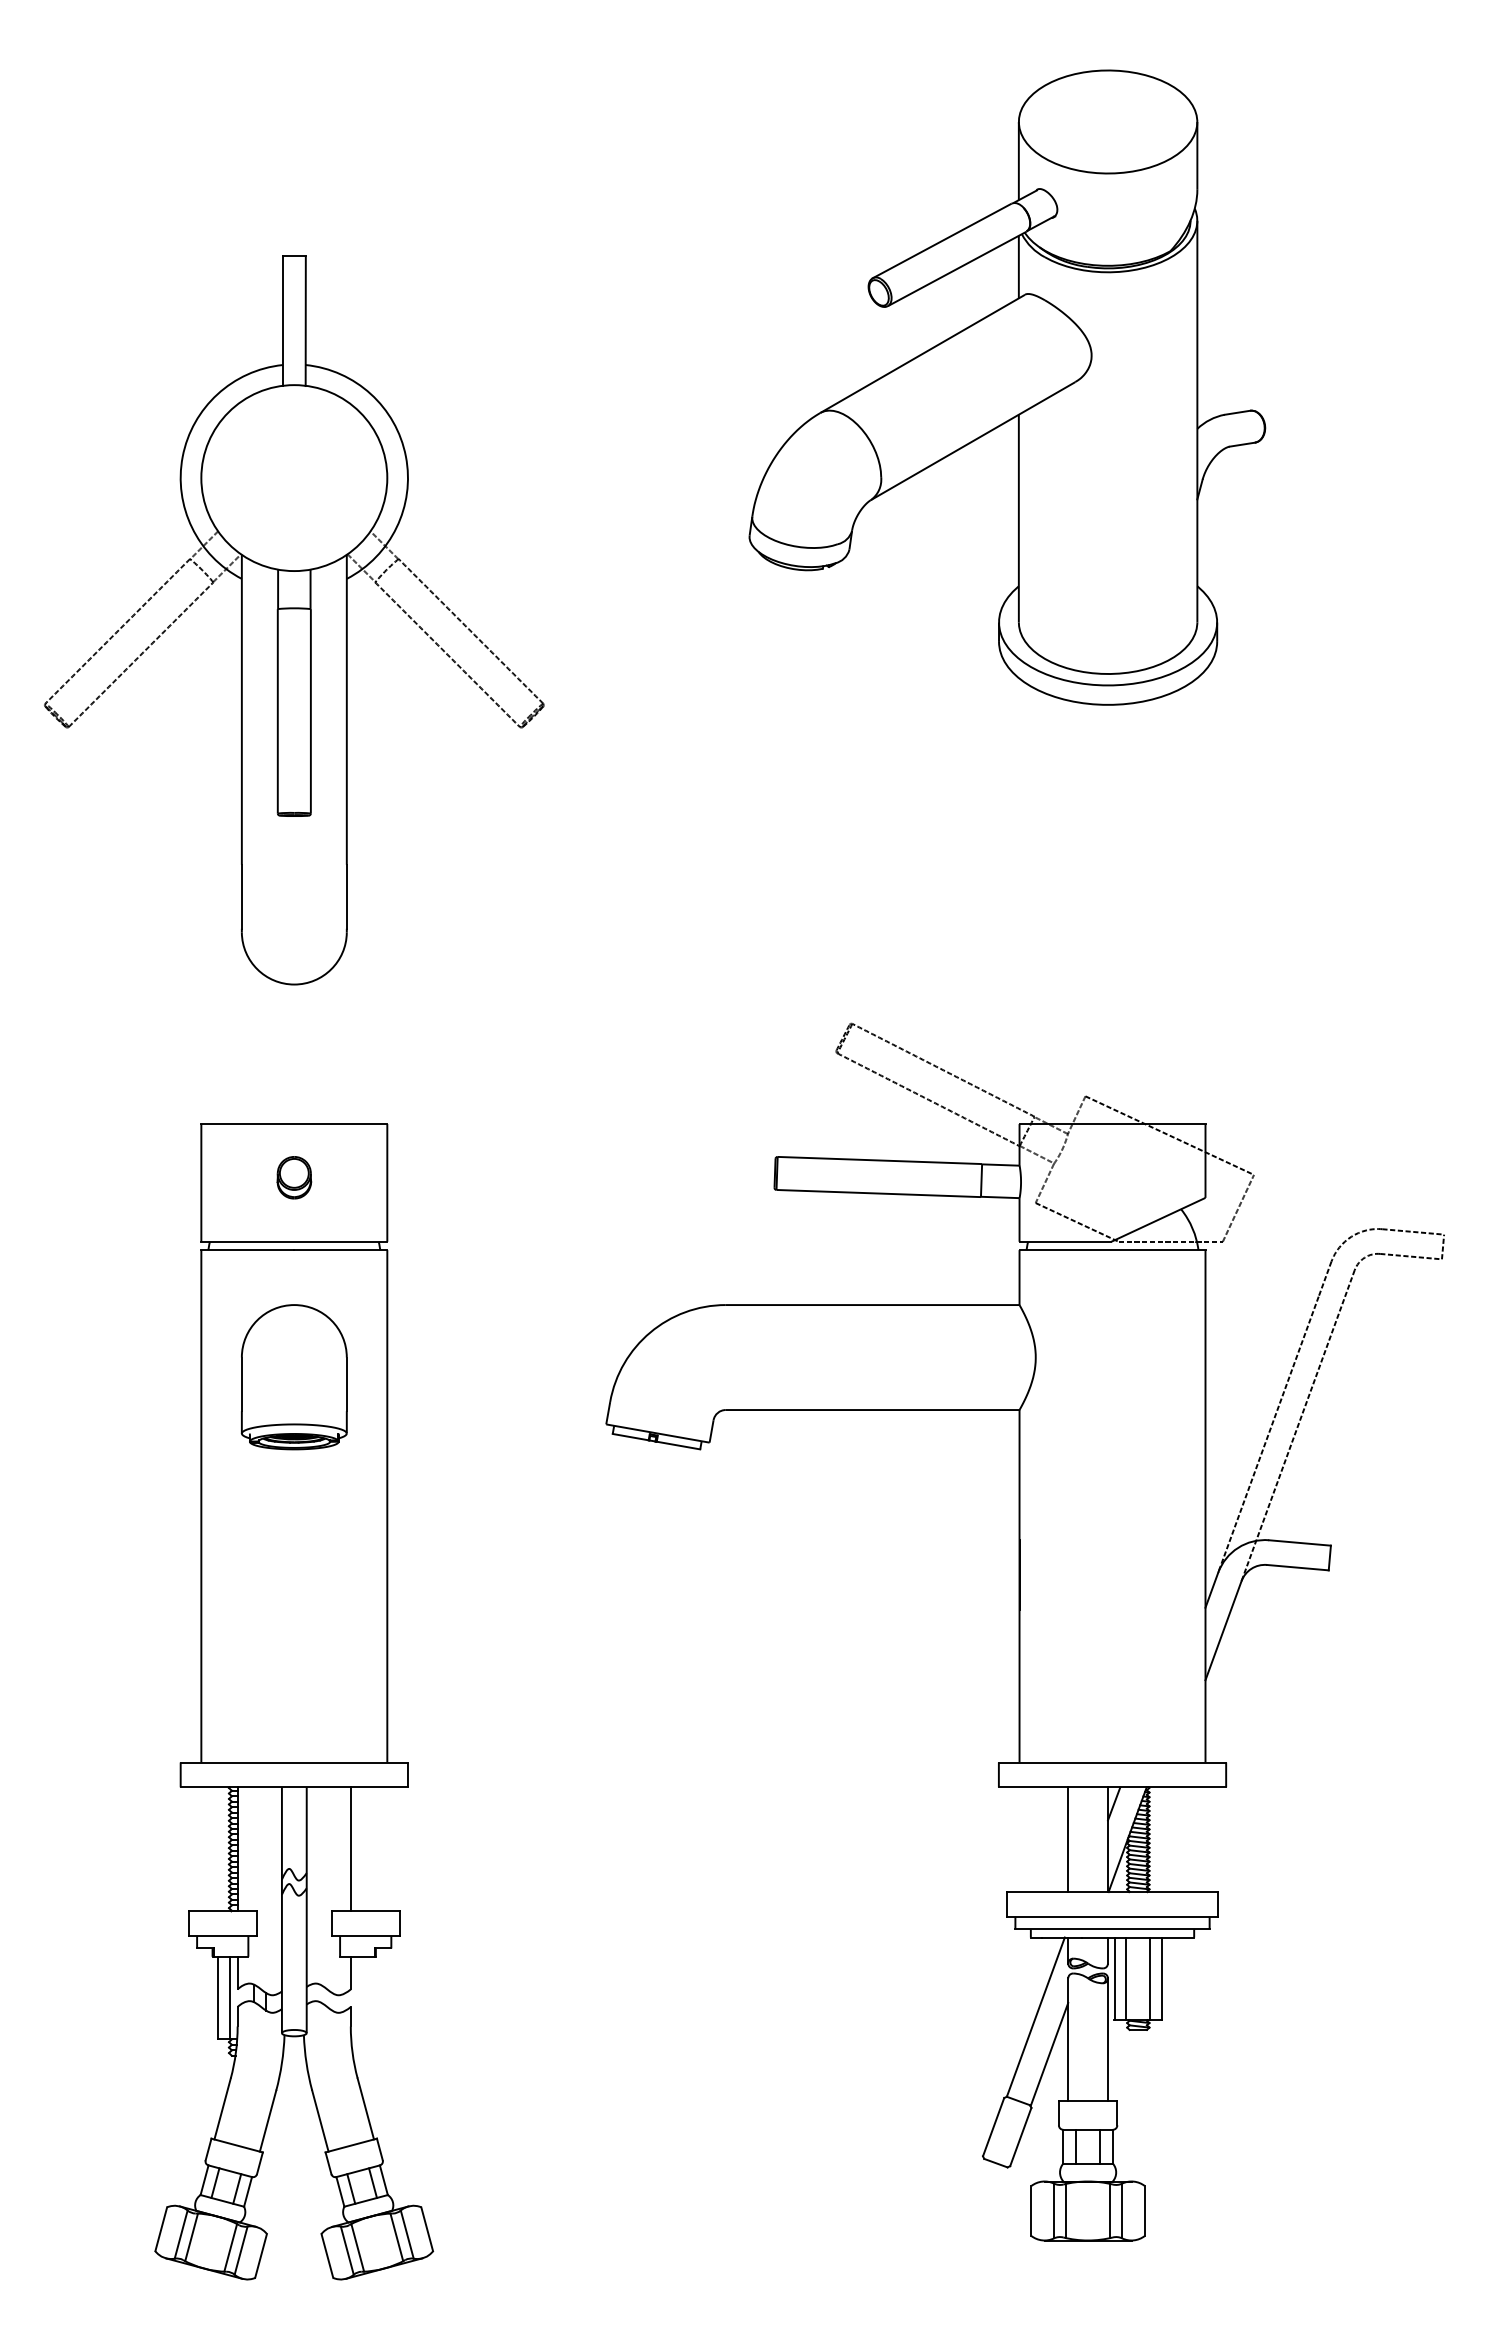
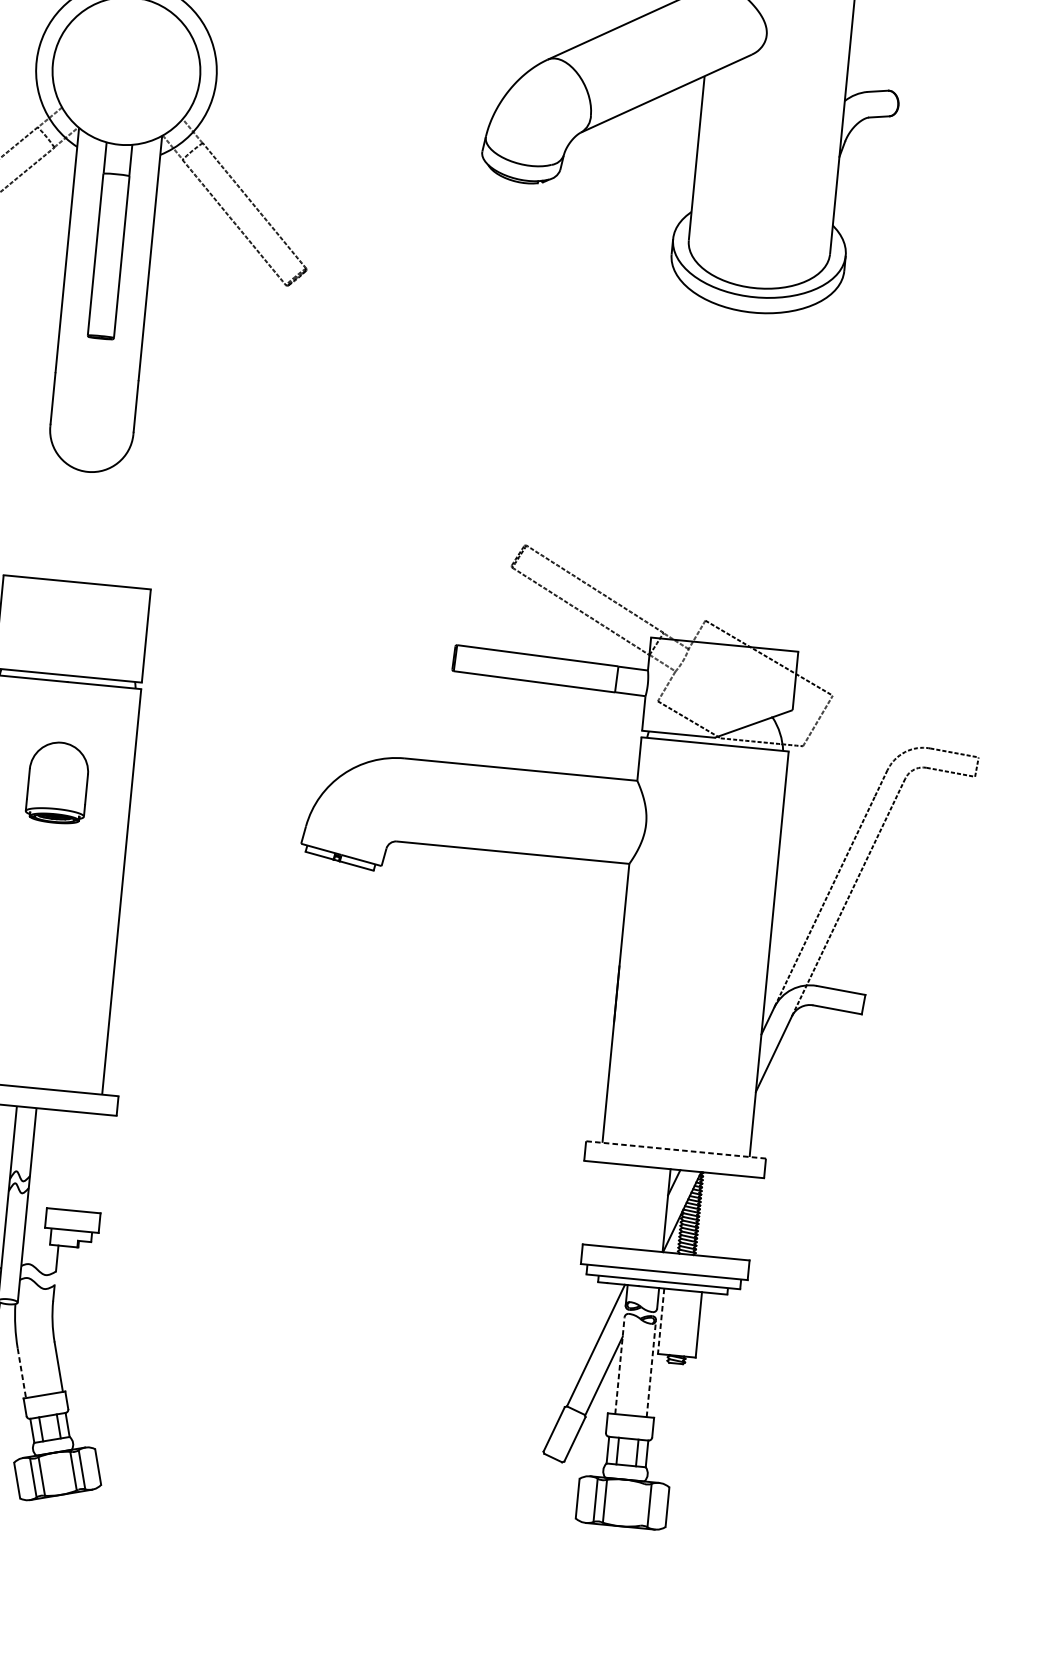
part: (294, 1177) -> (73, 624), removed
part: (293, 1377) -> (57, 782), size x0.7
line: (1112, 1762) -> (676, 1149), solid -> dashed
line: (1068, 1839) -> (635, 1207), removed
line: (350, 1849) -> (66, 1160), removed
line: (1126, 1978) -> (670, 1321), removed
line: (1150, 1978) -> (689, 1323), removed
line: (1114, 1979) -> (661, 1321), solid -> dashed
line: (1068, 2039) -> (620, 1365), solid -> dashed
line: (1107, 2039) -> (650, 1368), solid -> dashed
line: (320, 2121) -> (21, 1373), solid -> dashed
line: (1110, 2210) -> (640, 1504), removed

